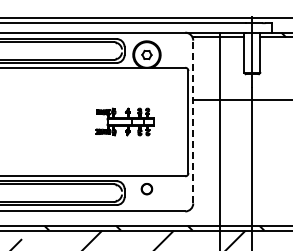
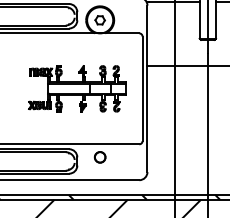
part: (124, 121) -> (77, 88), size x1.67
line: (193, 121) -> (147, 88), dashed -> solid

